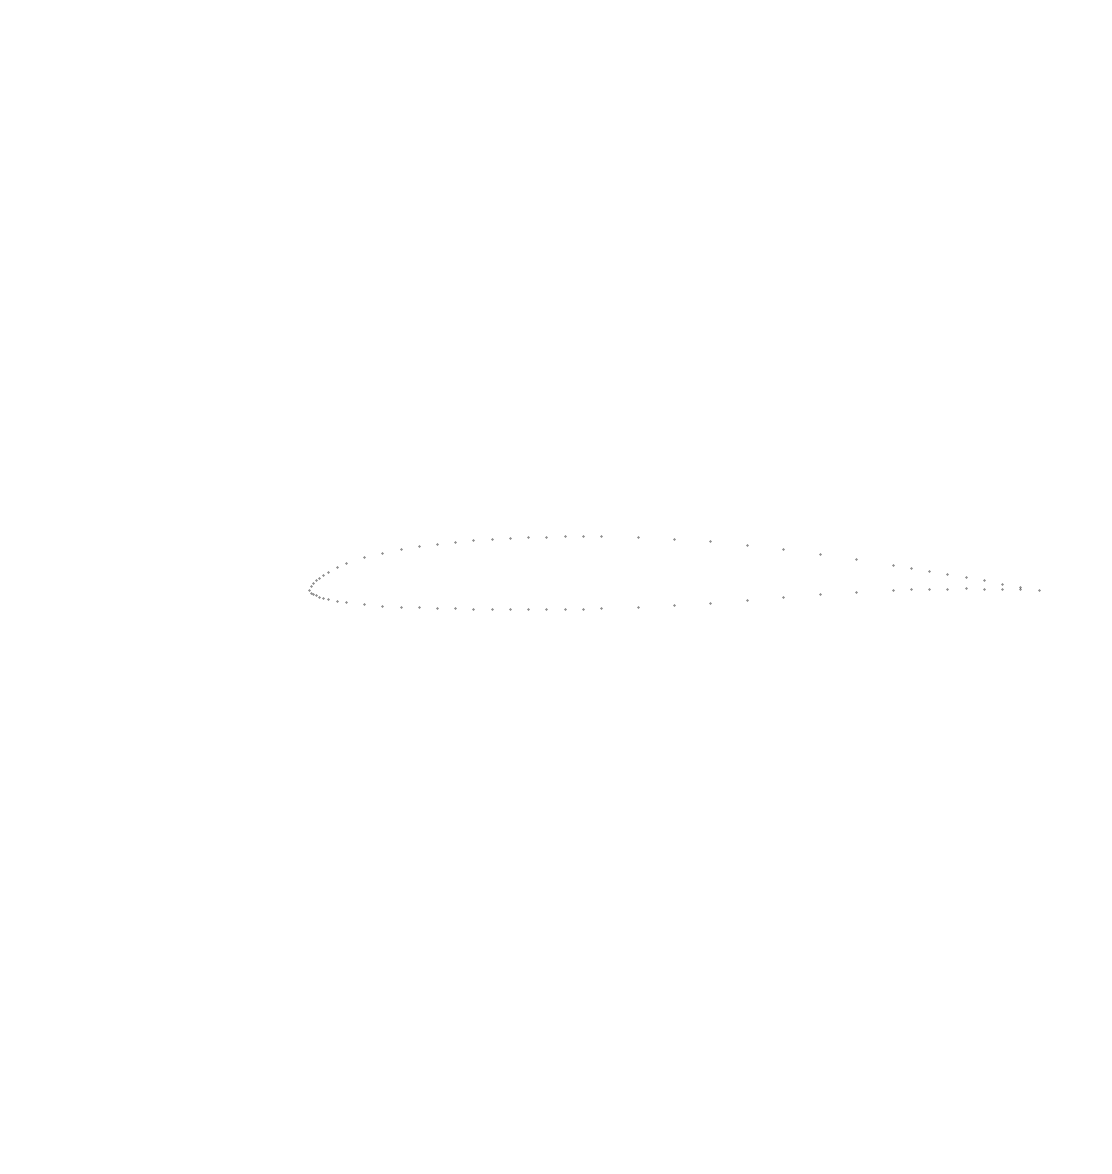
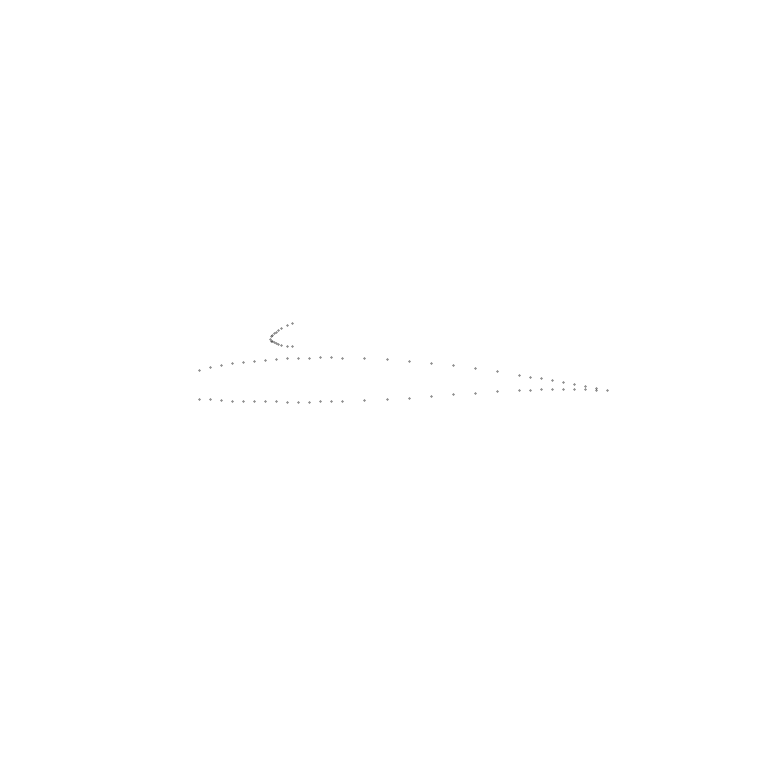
part: (328, 582) -> (281, 334), moved

